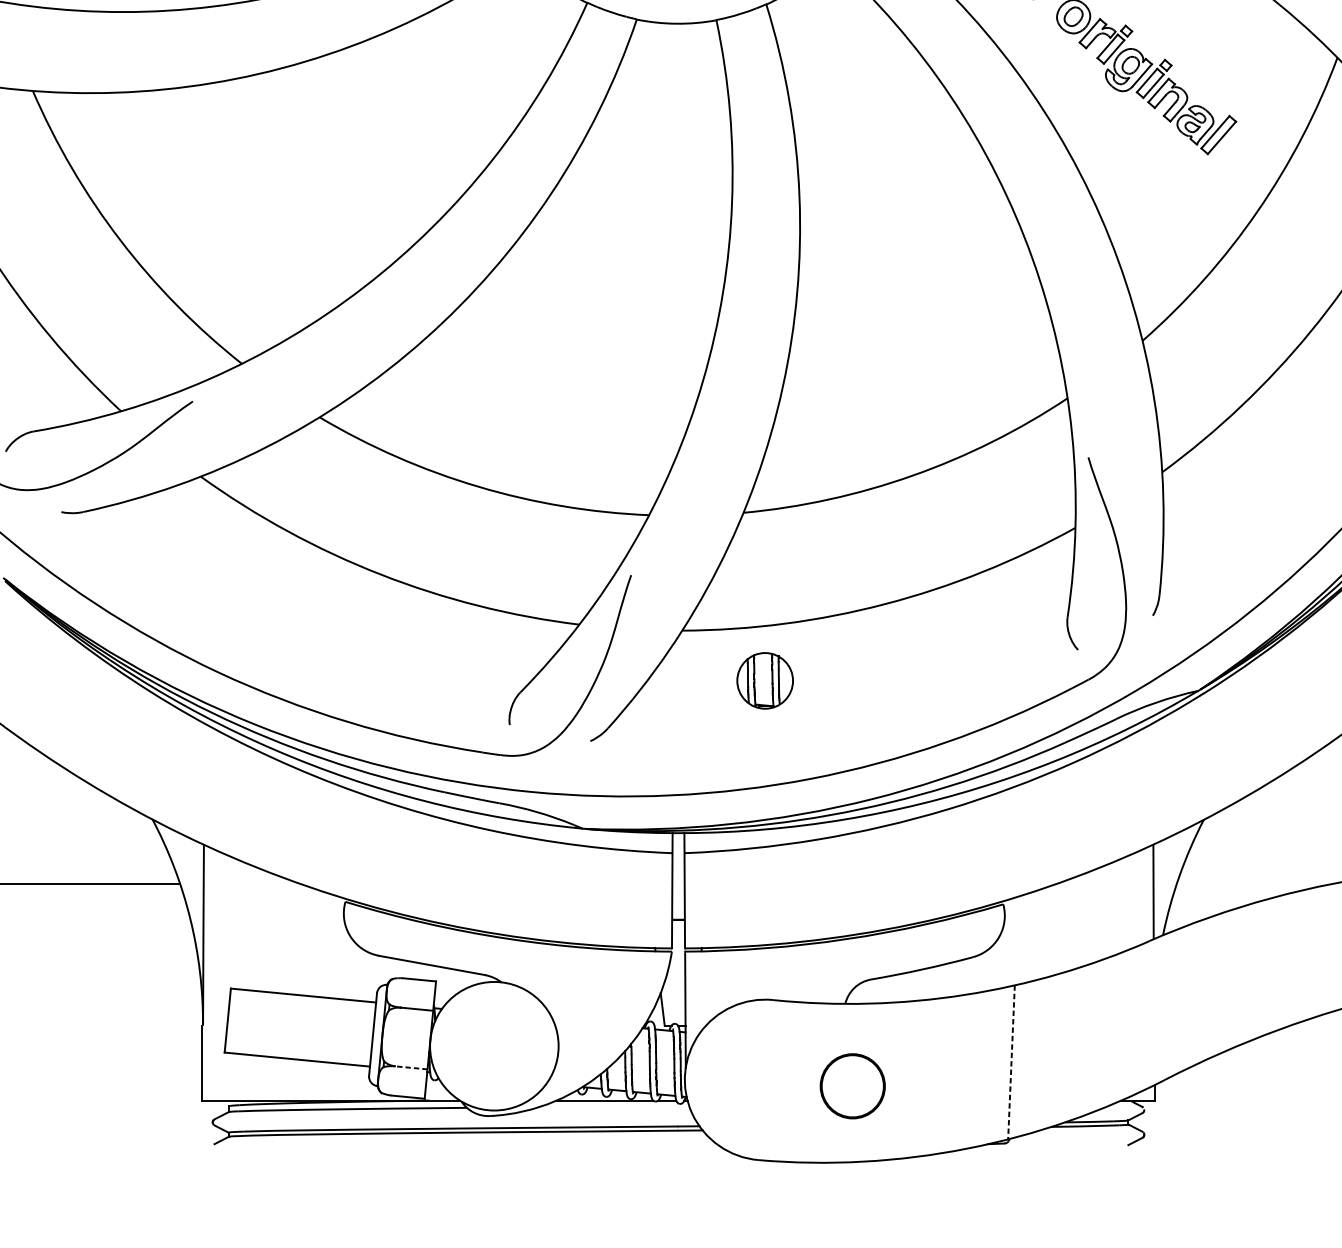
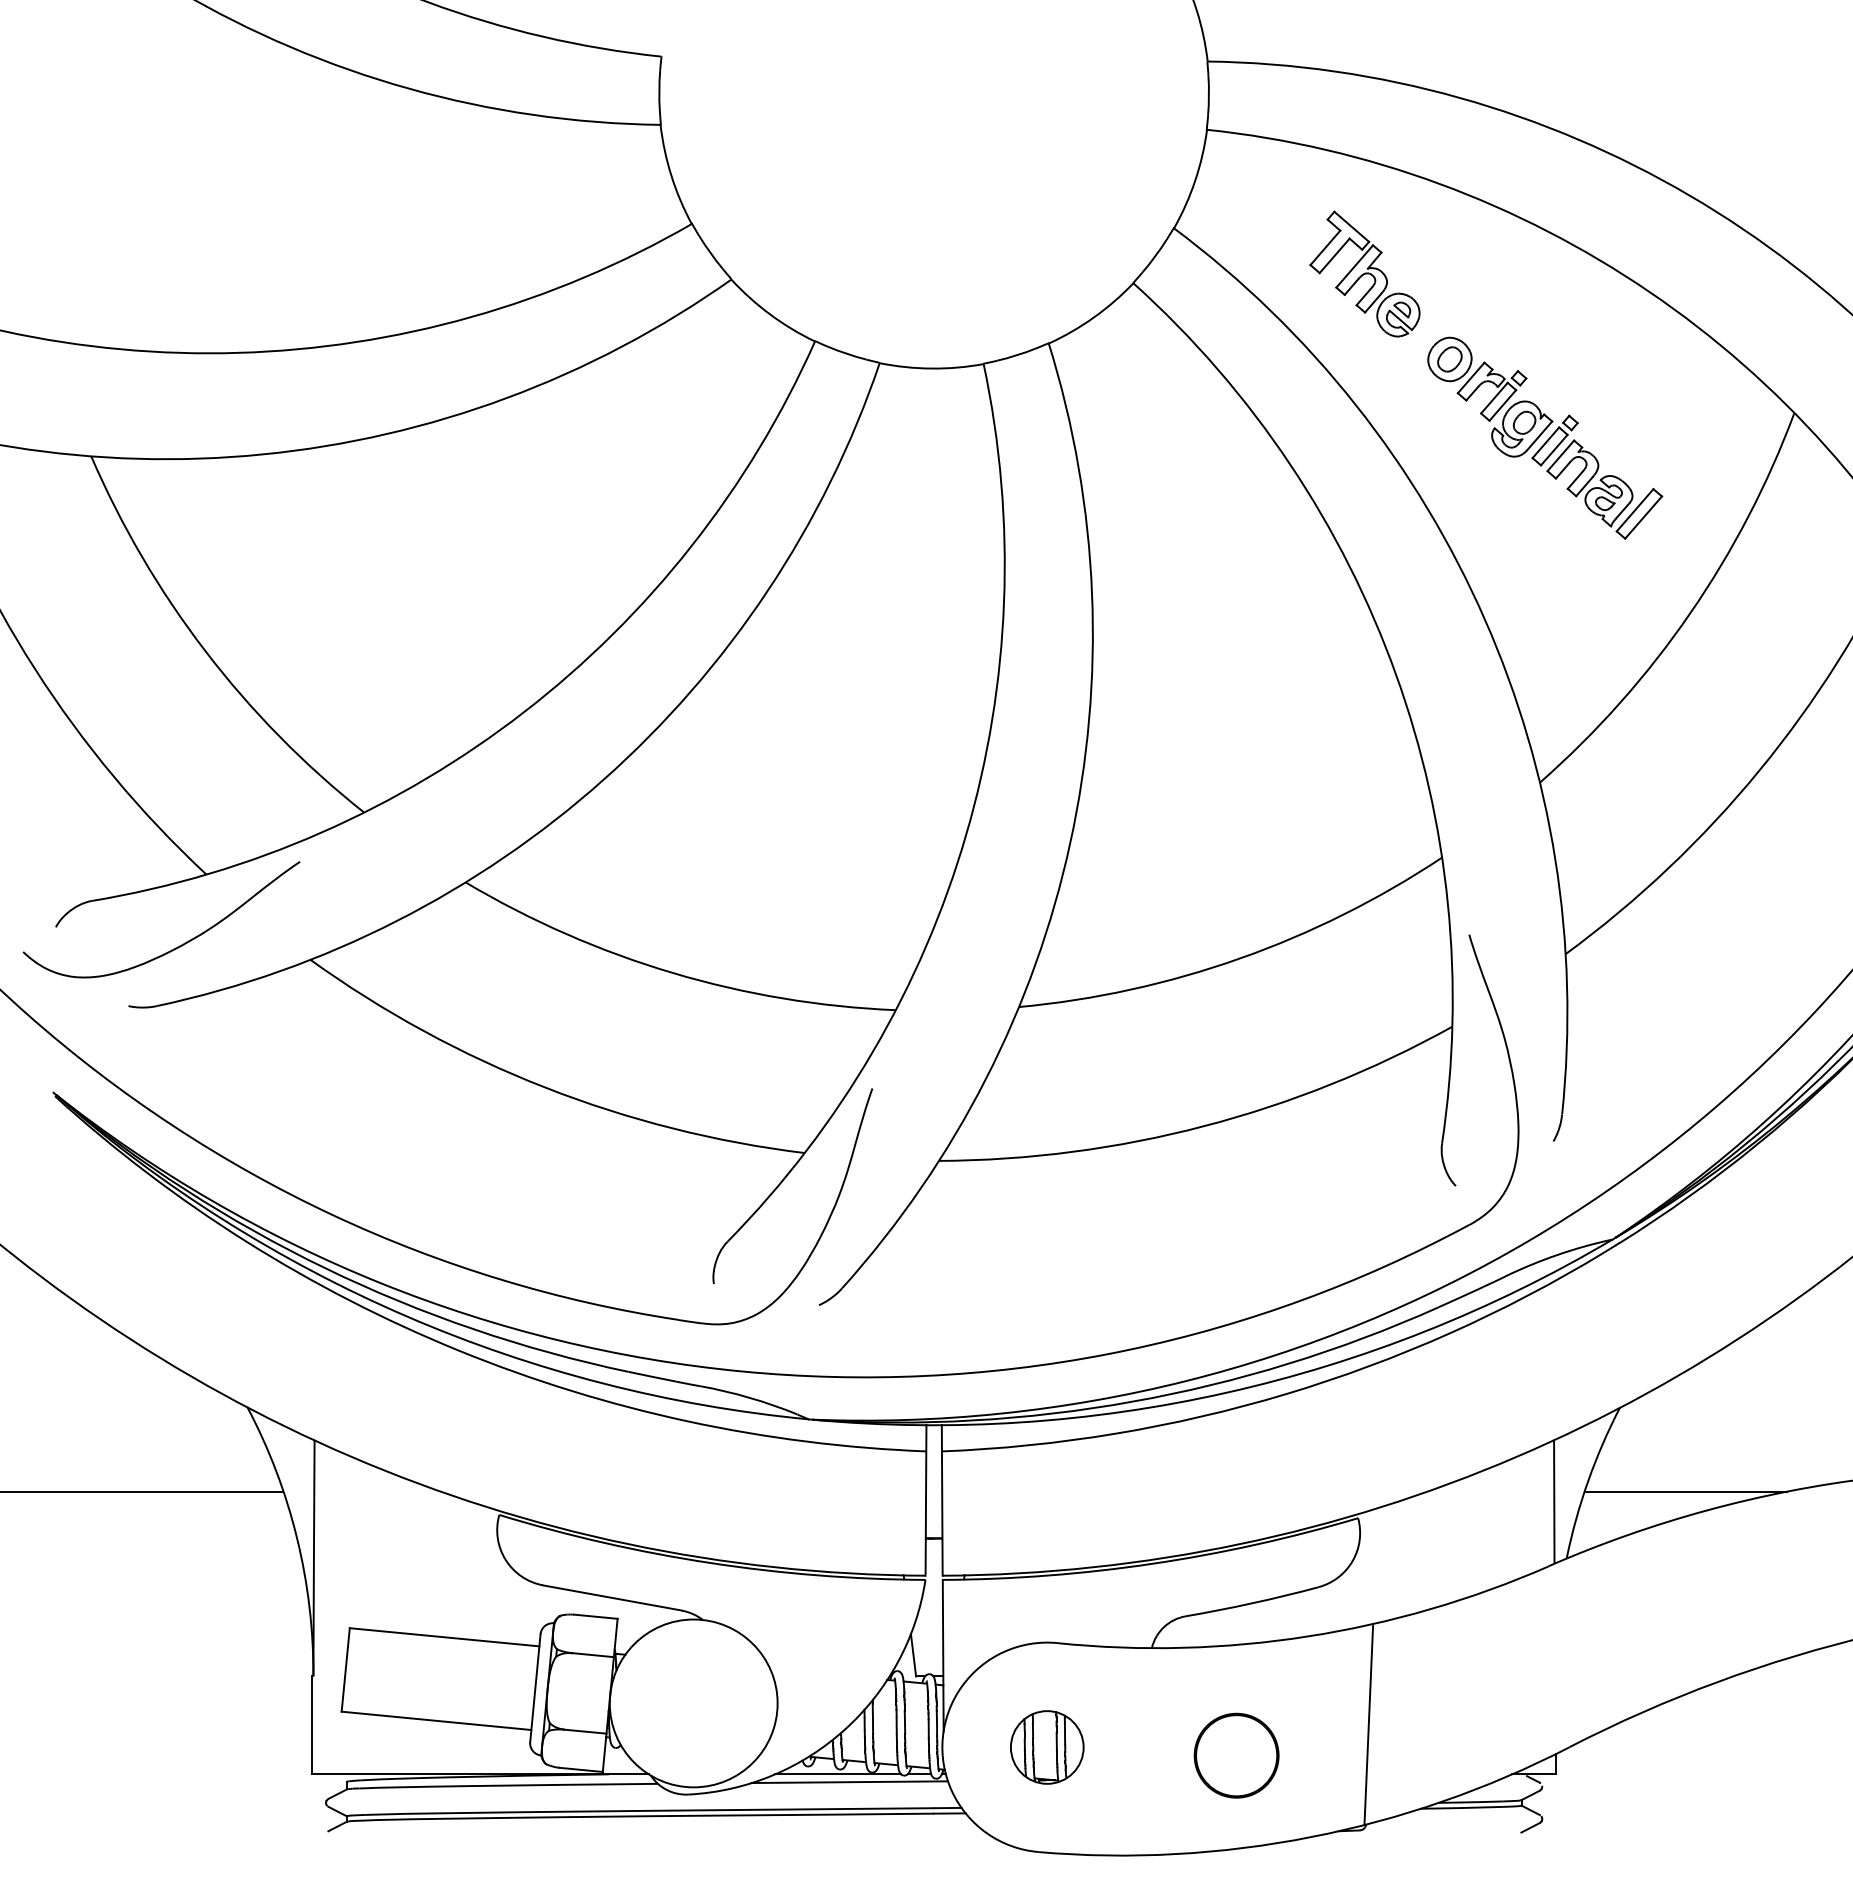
part: (765, 680) -> (1047, 1747), moved
line: (1254, 883) -> (1686, 1491), added
line: (1011, 1062) -> (1368, 1724), dashed -> solid
line: (411, 1067) -> (585, 1731), dashed -> solid
part: (852, 1086) -> (1236, 1755), moved
line: (613, 1106) -> (849, 1782), added

